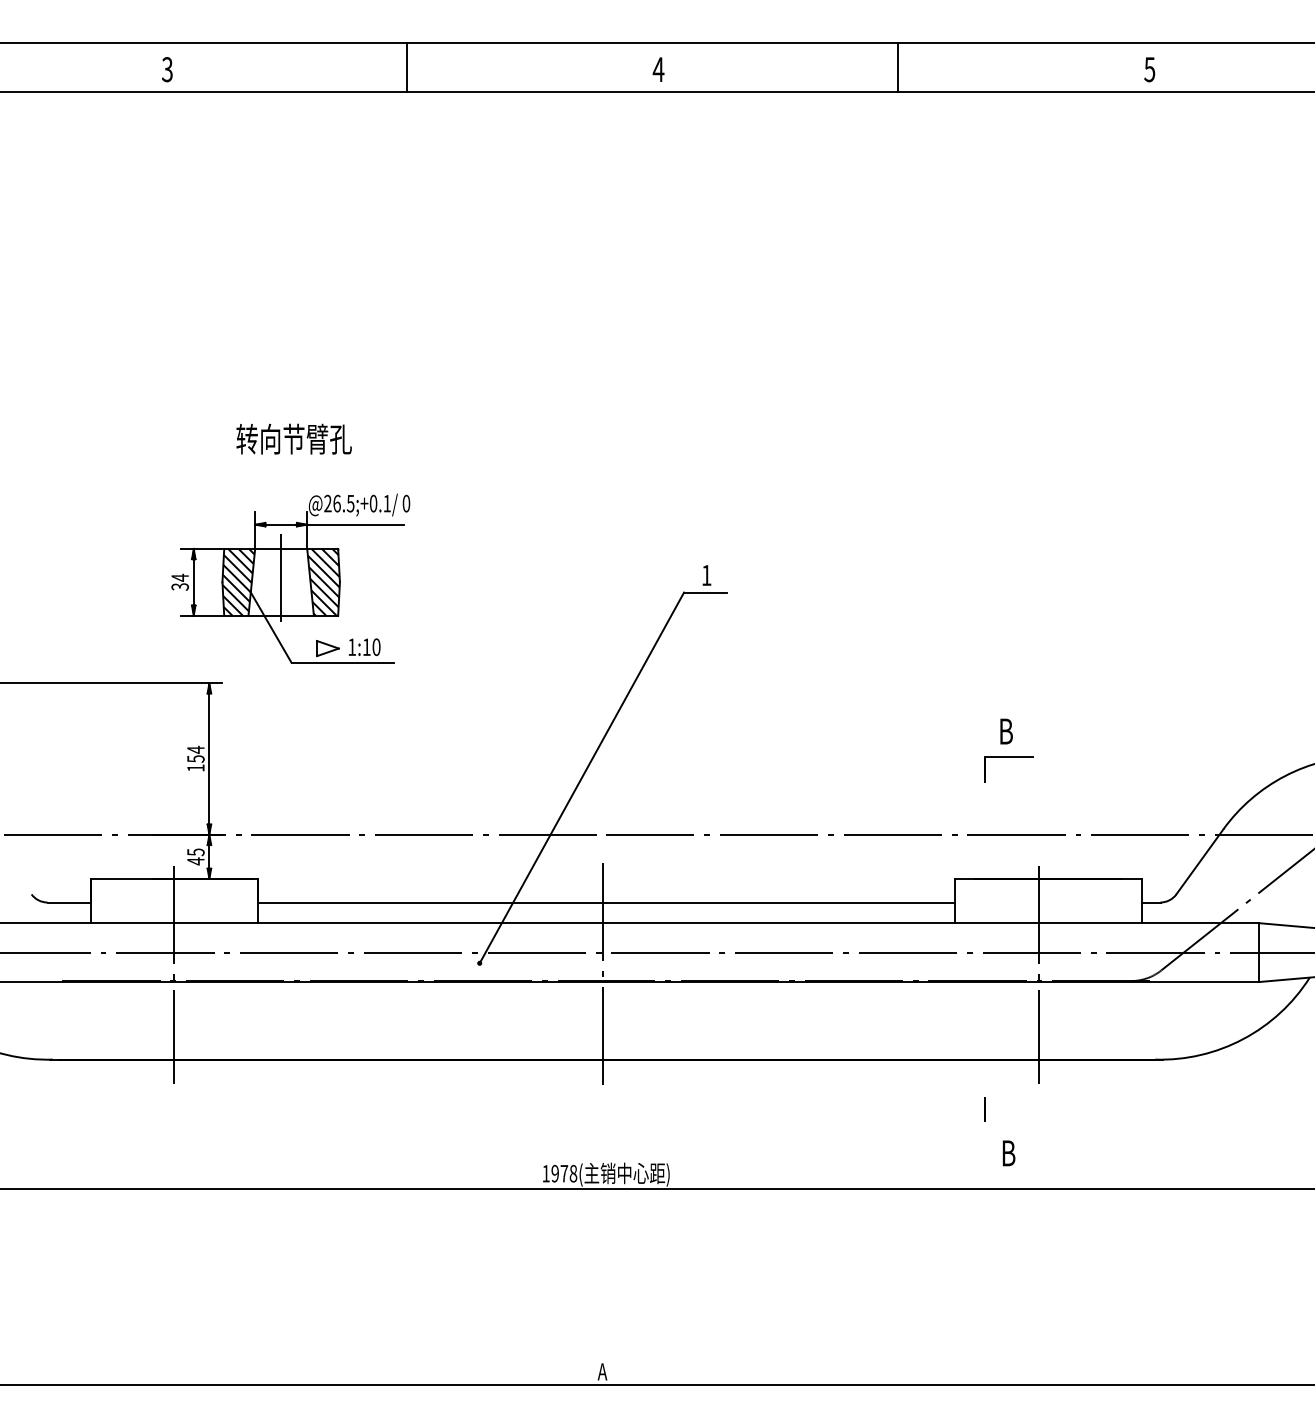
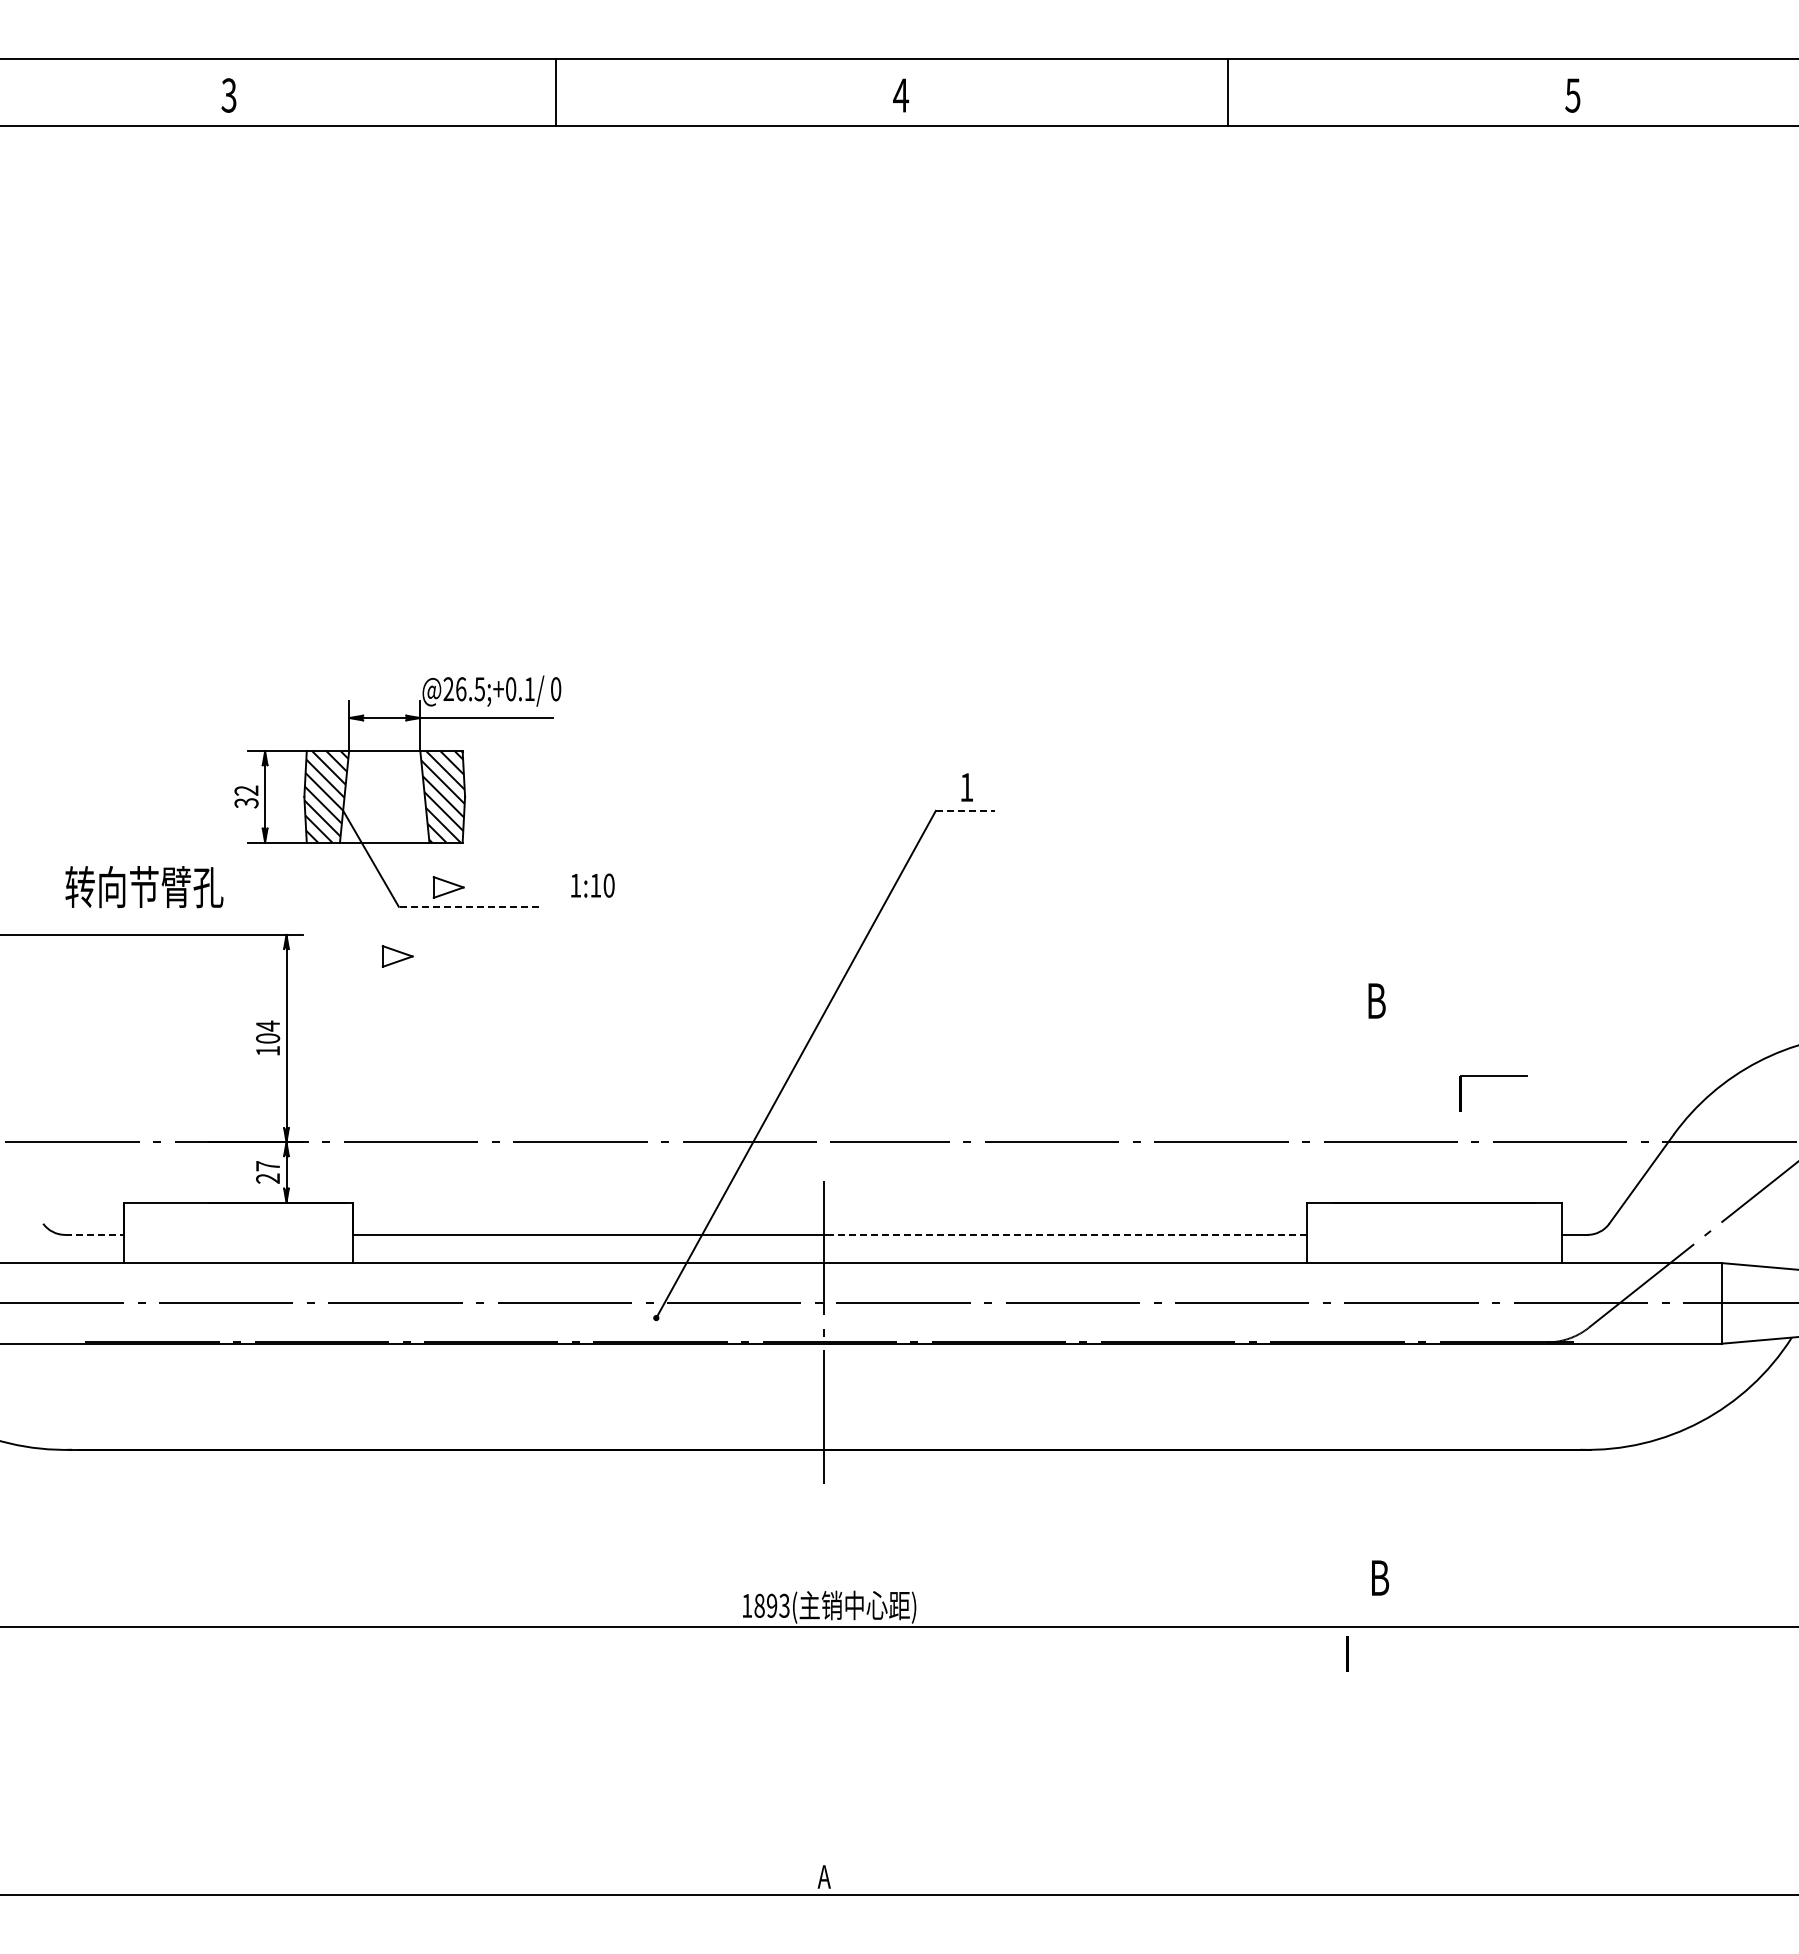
text: (294, 439) -> (144, 887), moved
text: (180, 577) -> (246, 790), 34 -> 32
line: (281, 577) -> (384, 790), removed
line: (705, 592) -> (965, 810), solid -> dashed
text: (364, 647) -> (592, 885), moved
line: (342, 662) -> (468, 906), solid -> dashed
part: (290, 699) -> (397, 956), added
part: (1009, 757) -> (1493, 1076), moved
text: (196, 758) -> (268, 1038), 154 -> 104
text: (196, 856) -> (268, 1172), 45 -> 27
line: (69, 902) -> (94, 1234), solid -> dashed
line: (781, 902) -> (1068, 1234), solid -> dashed
line: (174, 974) -> (238, 1333), removed
line: (1038, 974) -> (1420, 1333), removed
line: (984, 1109) -> (1347, 1653), moved
text: (563, 1173) -> (771, 1605), 1978( -> 1893(

